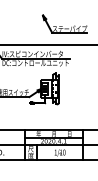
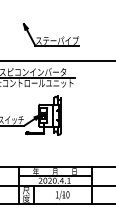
part: (64, 23) -> (50, 34), moved

